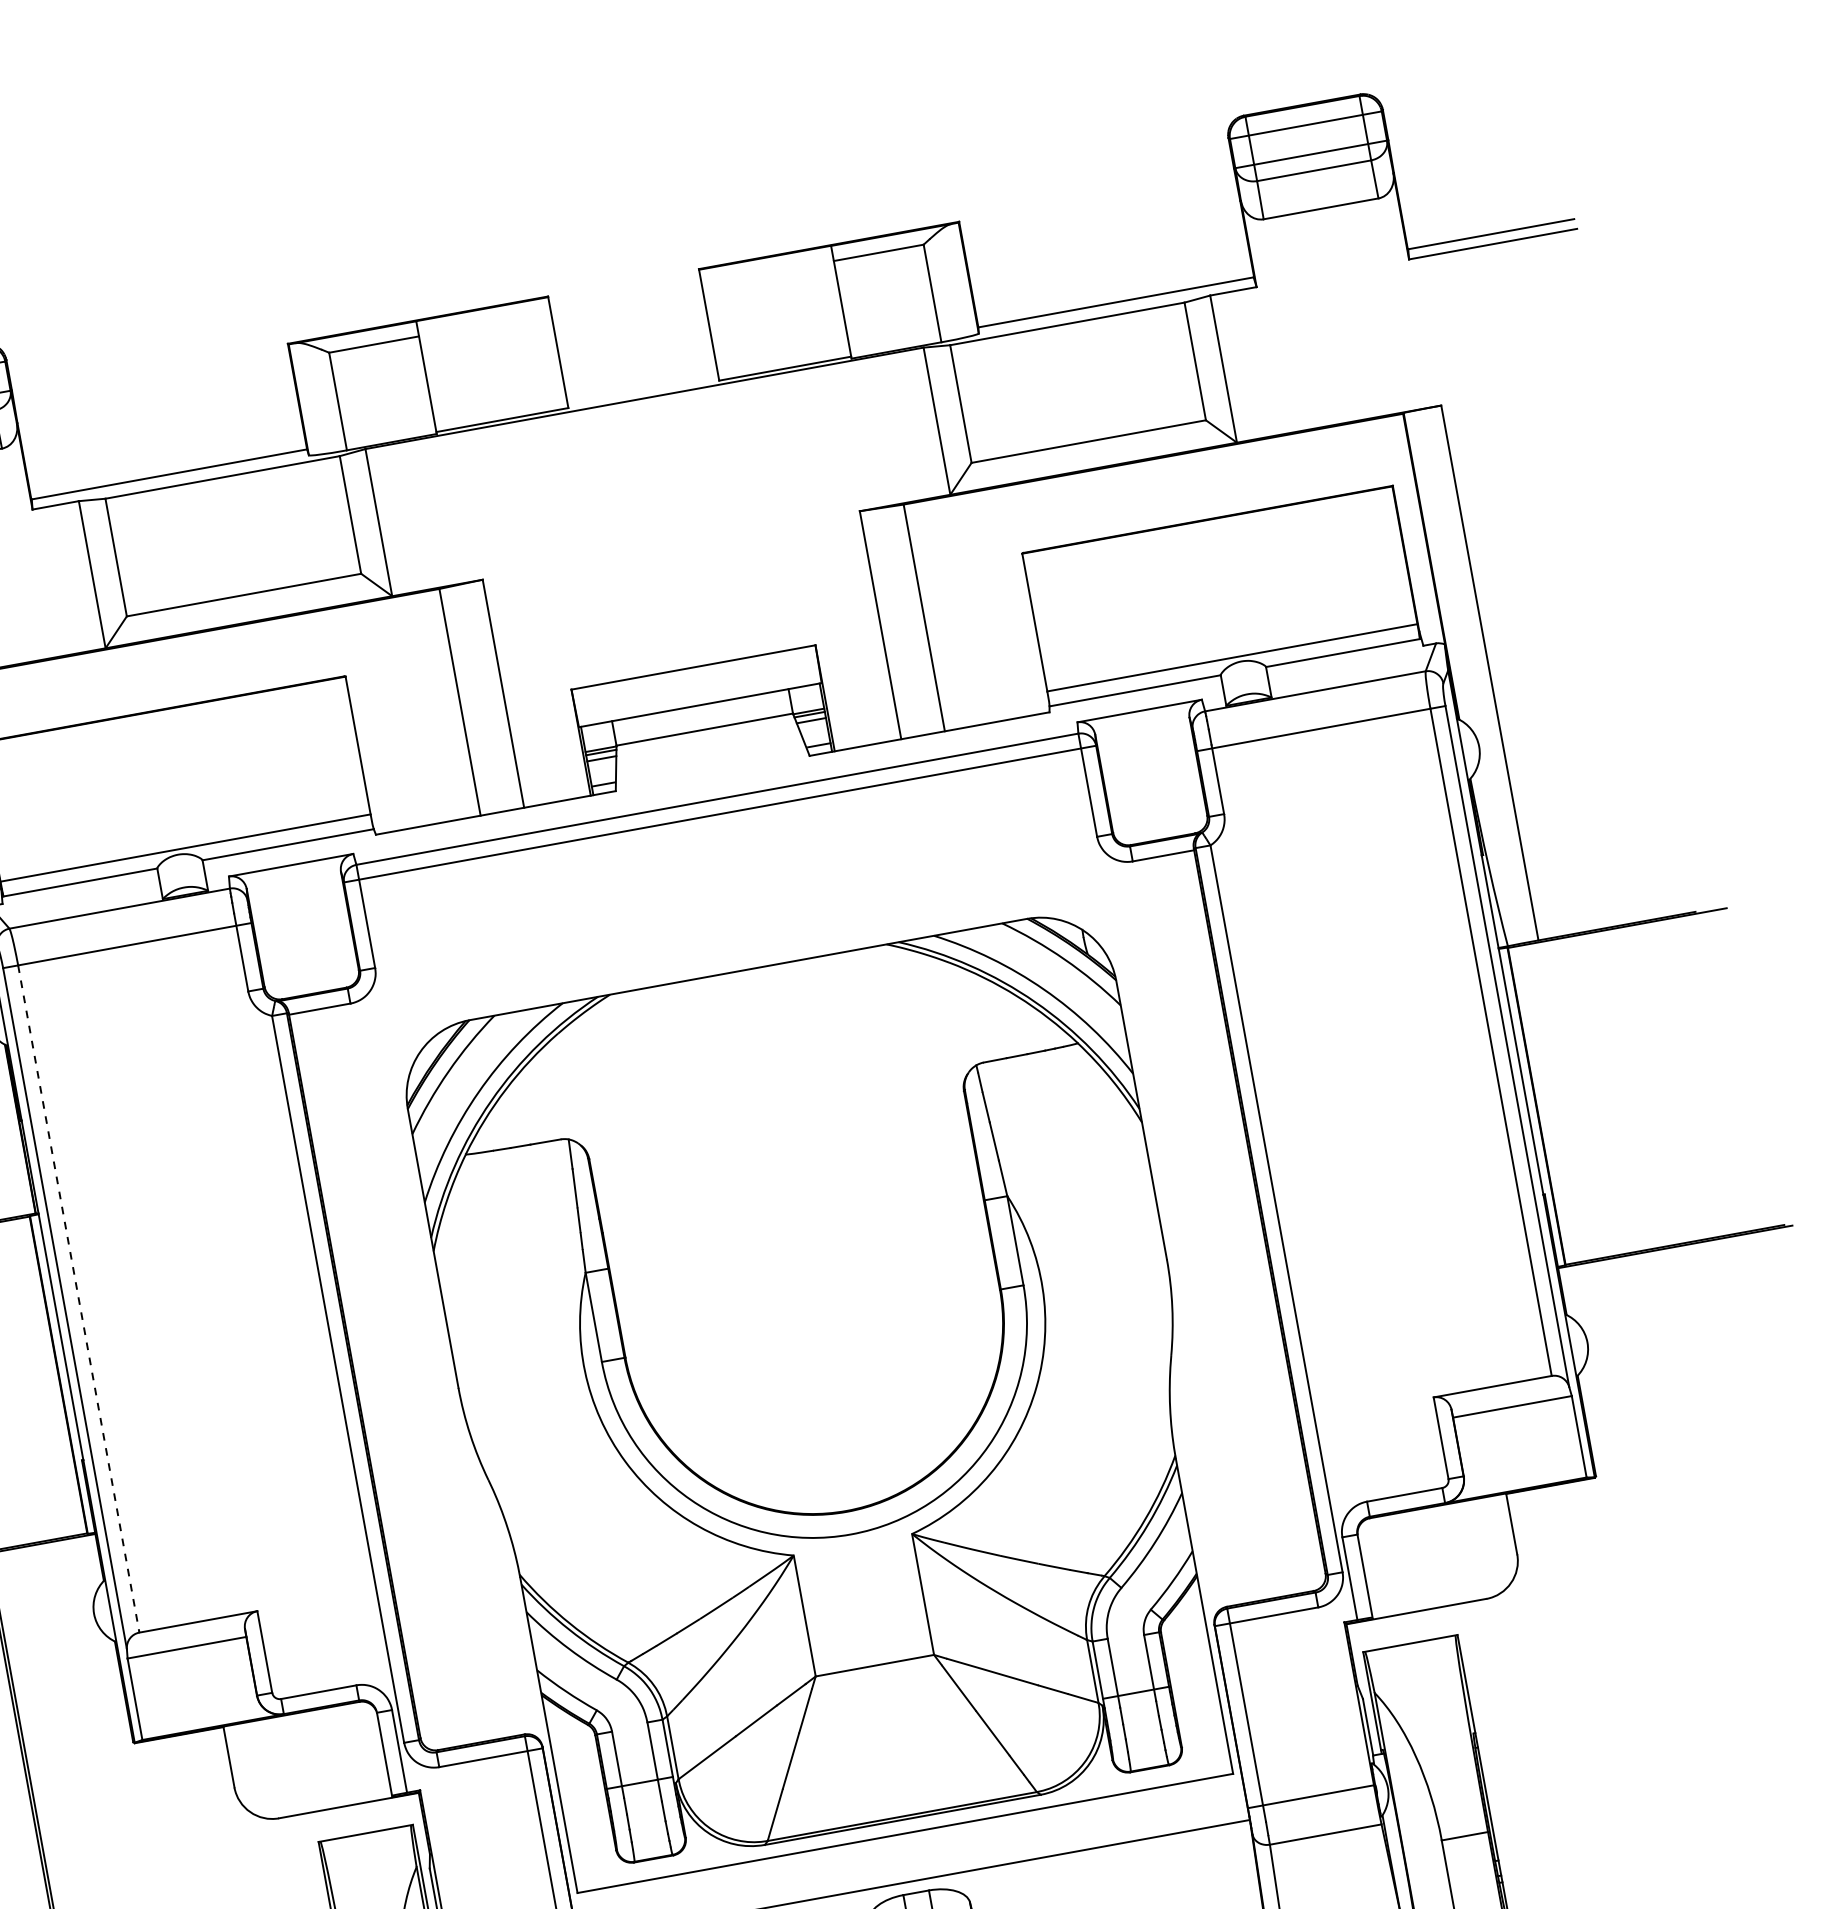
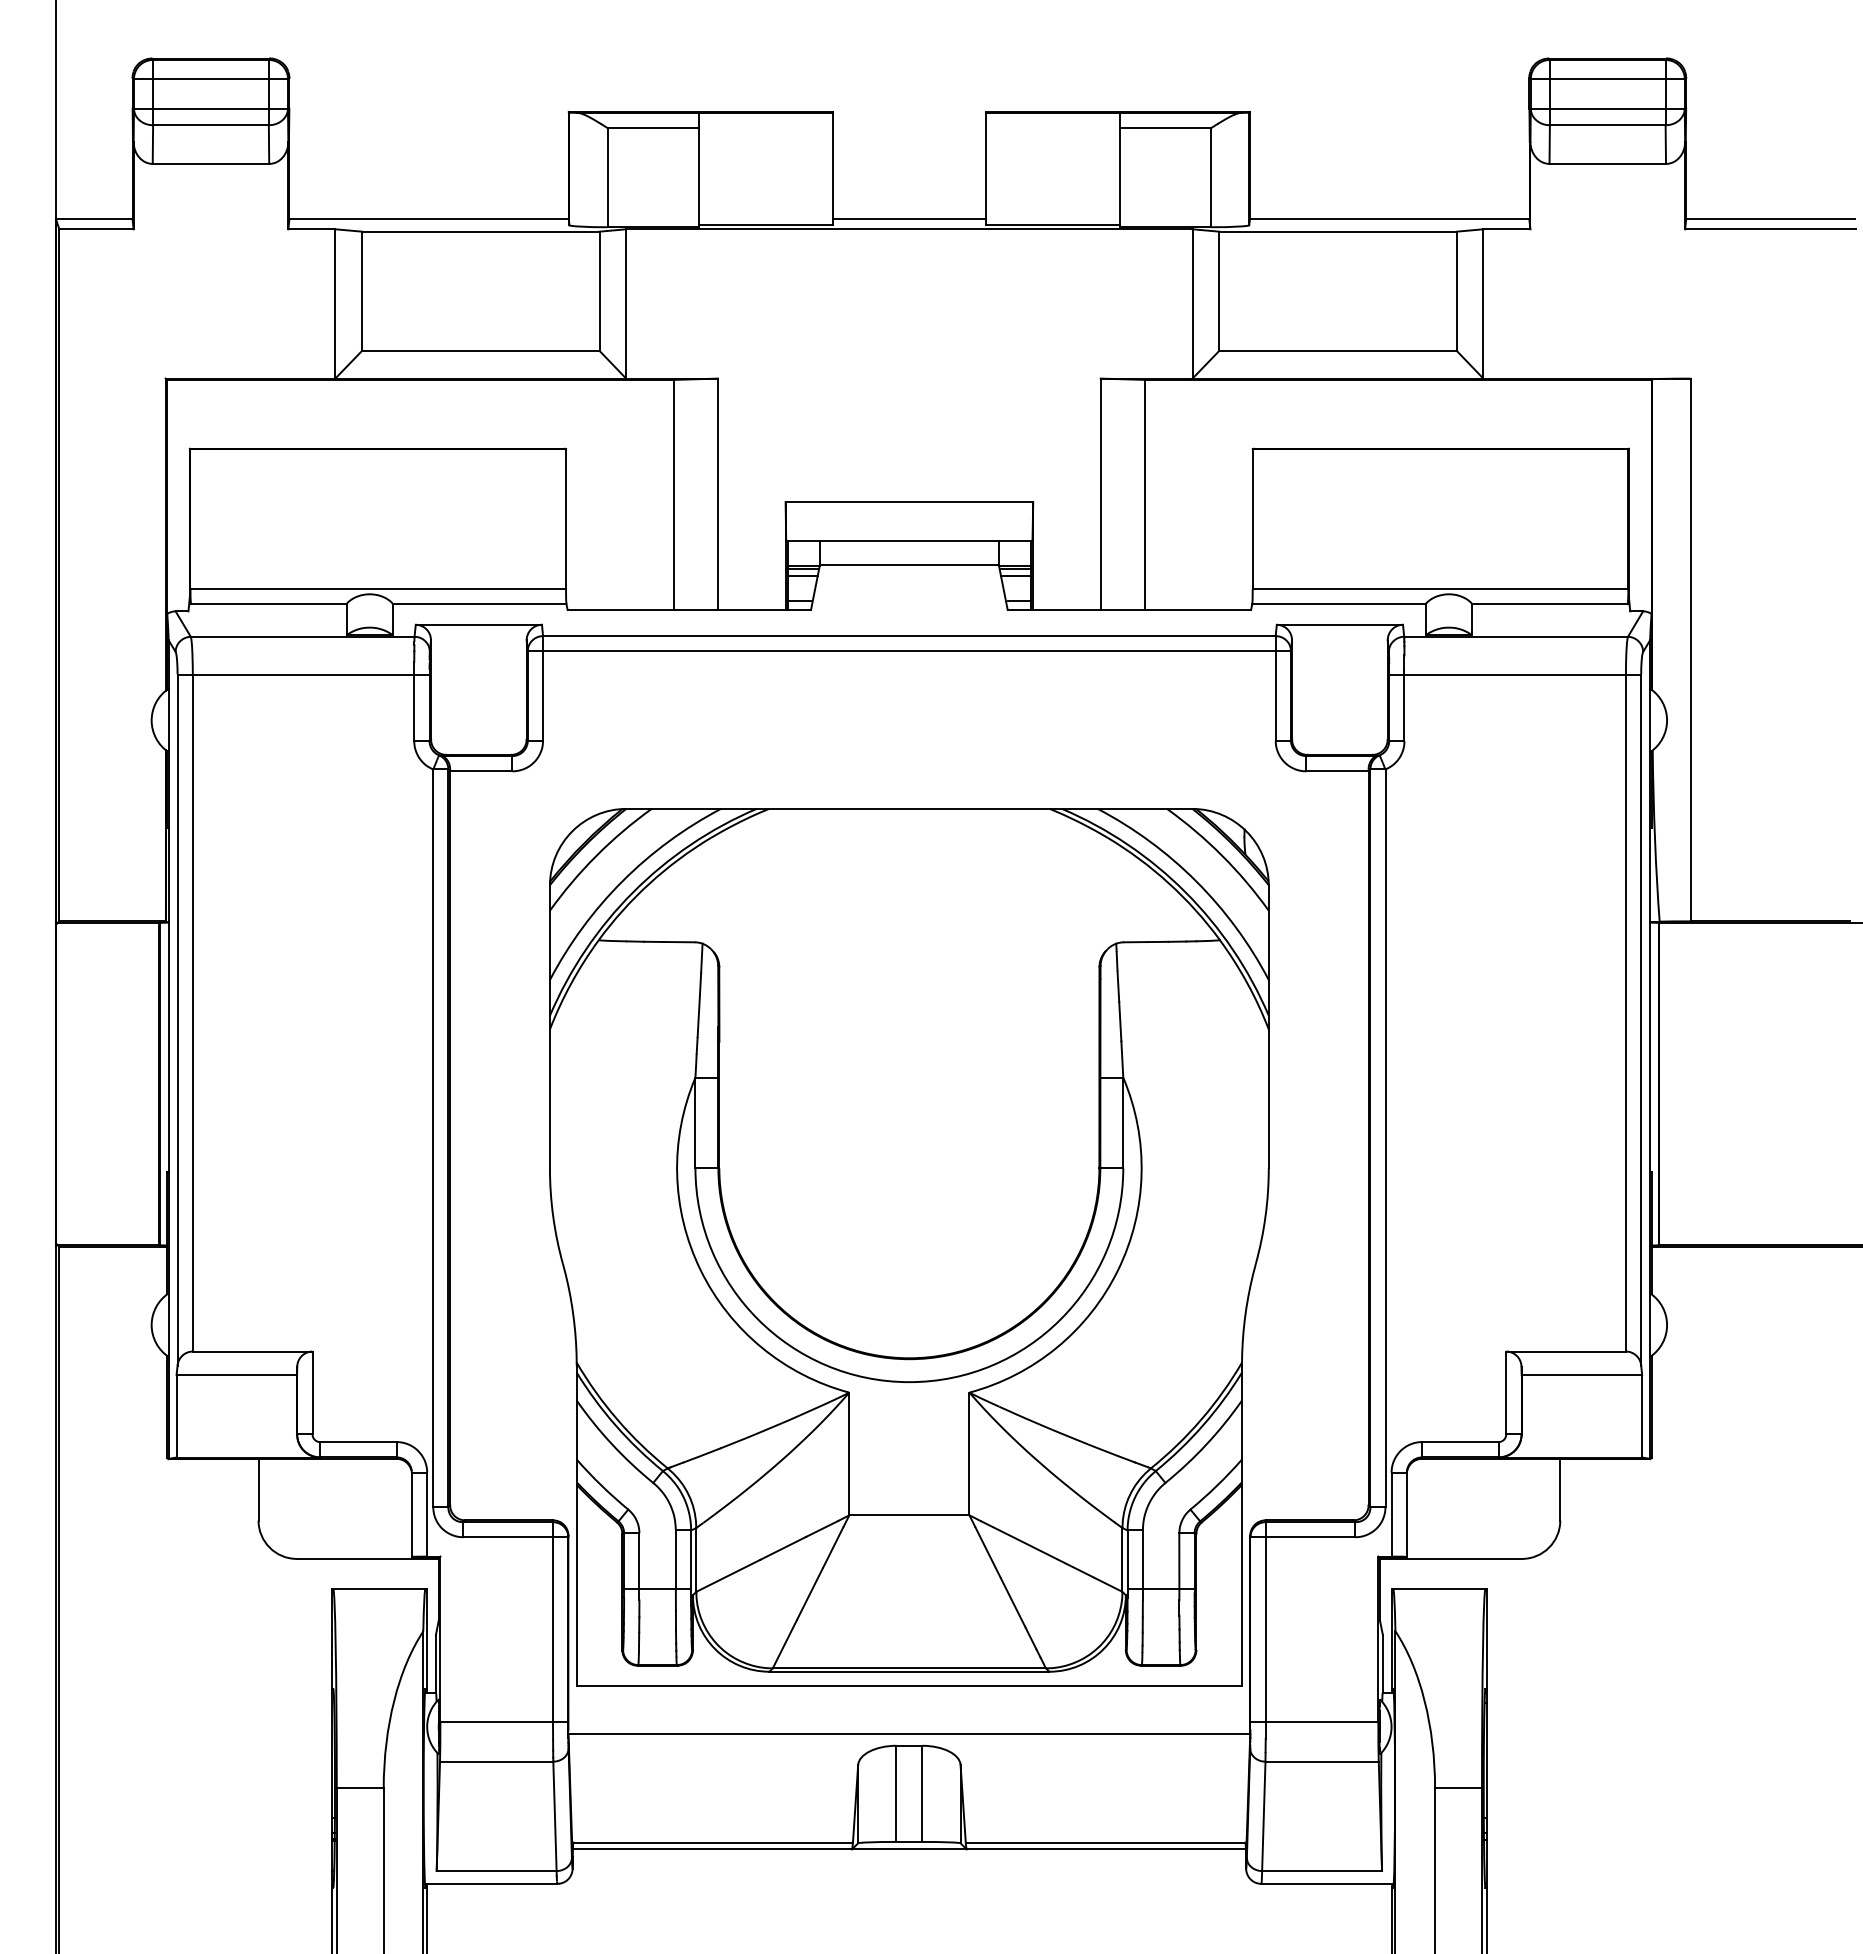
line: (641, 388) -> (908, 219), added
line: (78, 1299) -> (192, 1013), dashed -> solid

